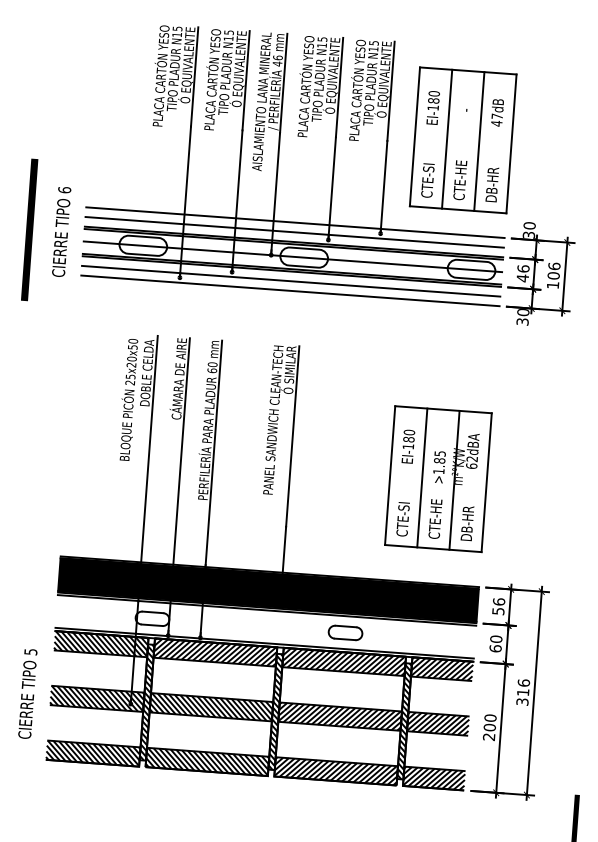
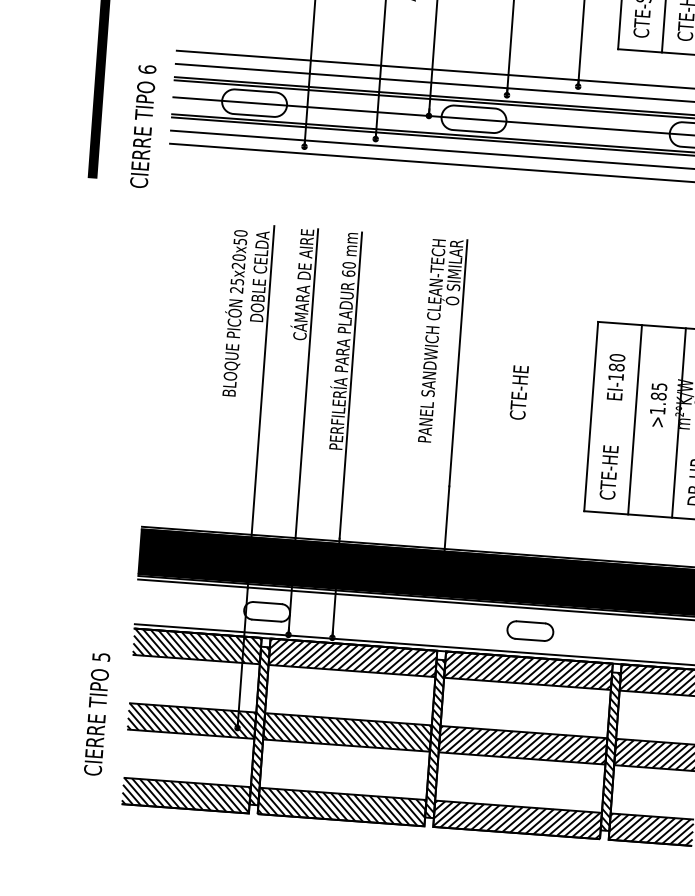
text: (61, 231) -> (143, 125), moved
text: (404, 503) -> (610, 454), CTE-SI -> CTE-HE
text: (435, 518) -> (519, 391), moved

